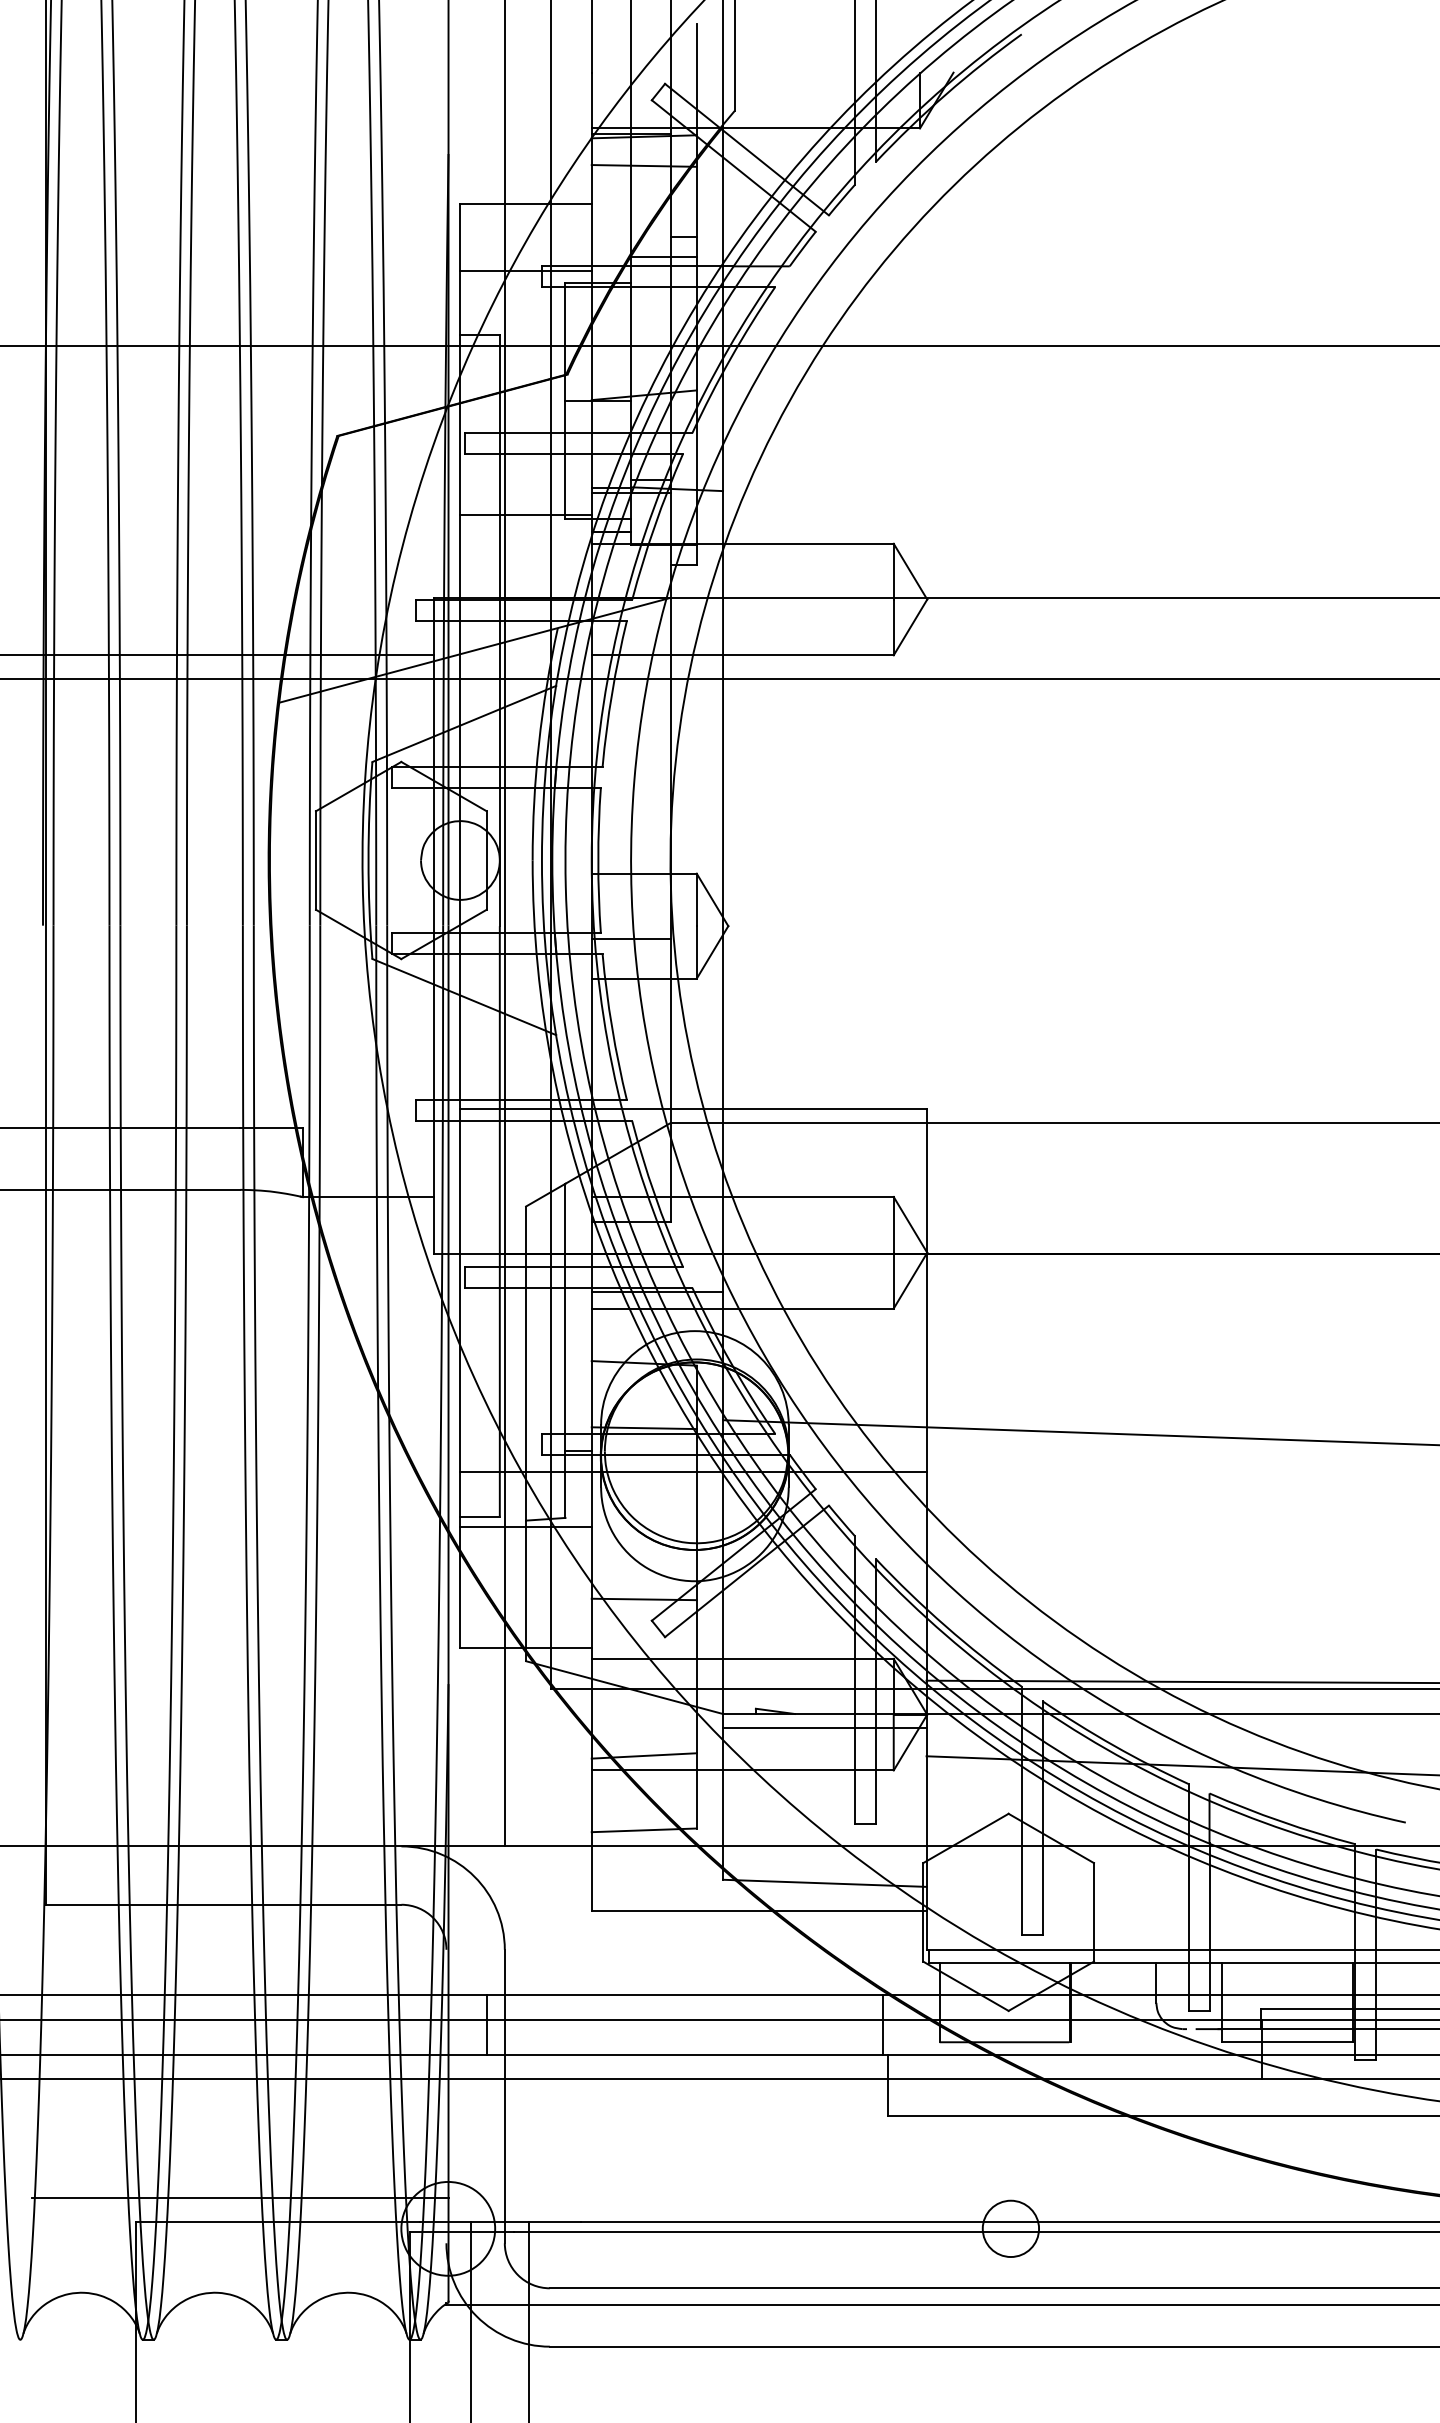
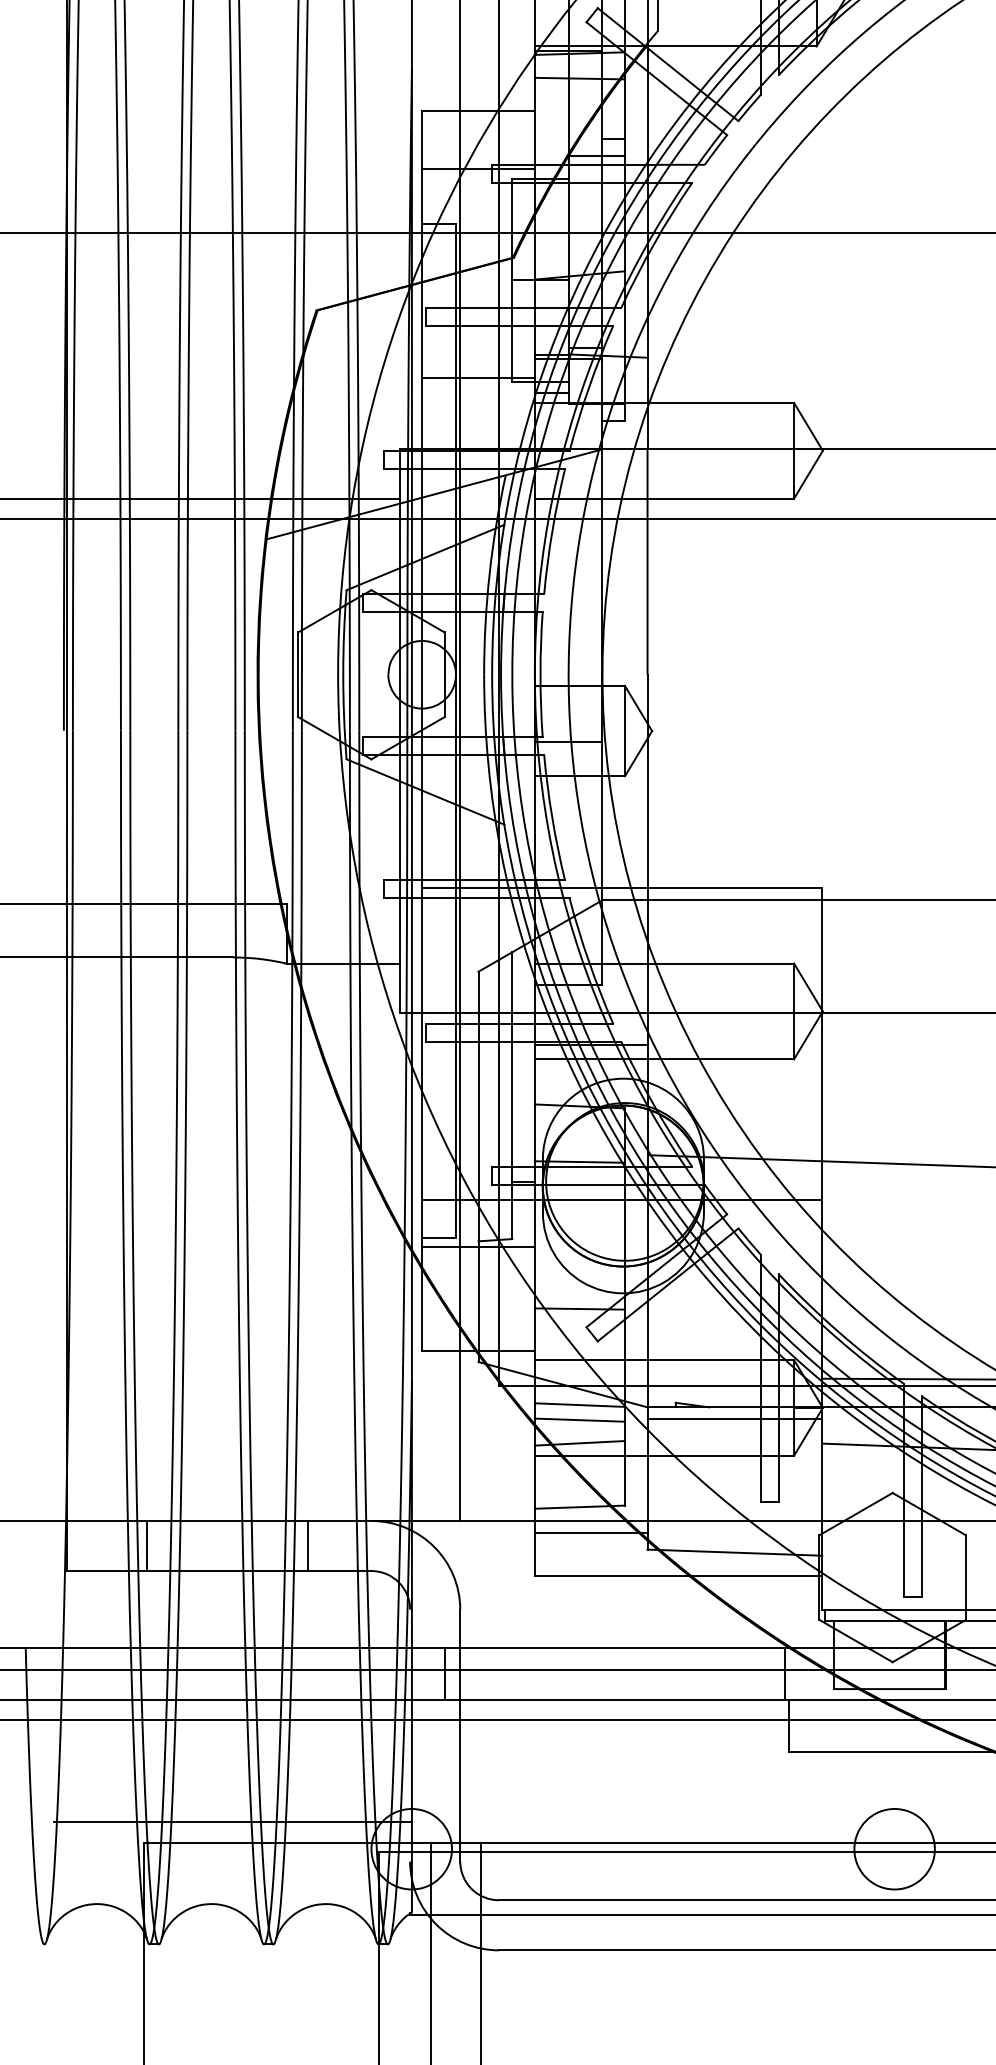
line: (643, 1711) -> (579, 1405), added
line: (643, 1728) -> (579, 1419), added
line: (657, 1860) -> (591, 1533), added
line: (140, 1875) -> (147, 1545), added
line: (327, 1875) -> (308, 1545), added
circle: (1010, 2228) -> (894, 1848), size x1.67

